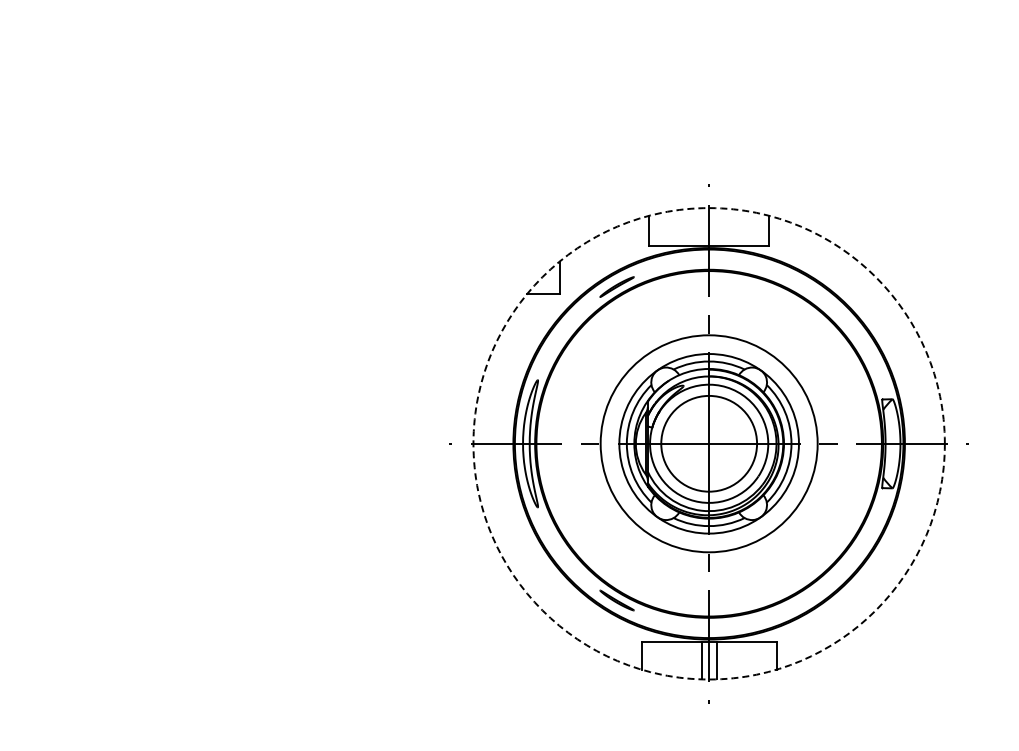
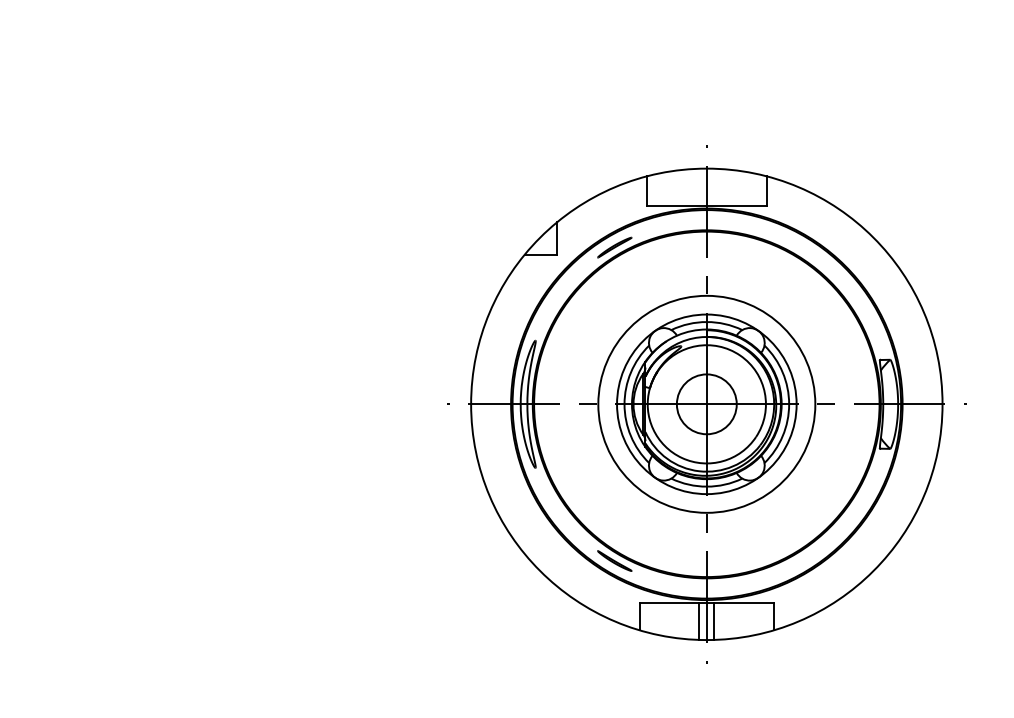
circle: (708, 443) -> (706, 404), dashed -> solid
circle: (709, 443) -> (707, 404), size x0.62

